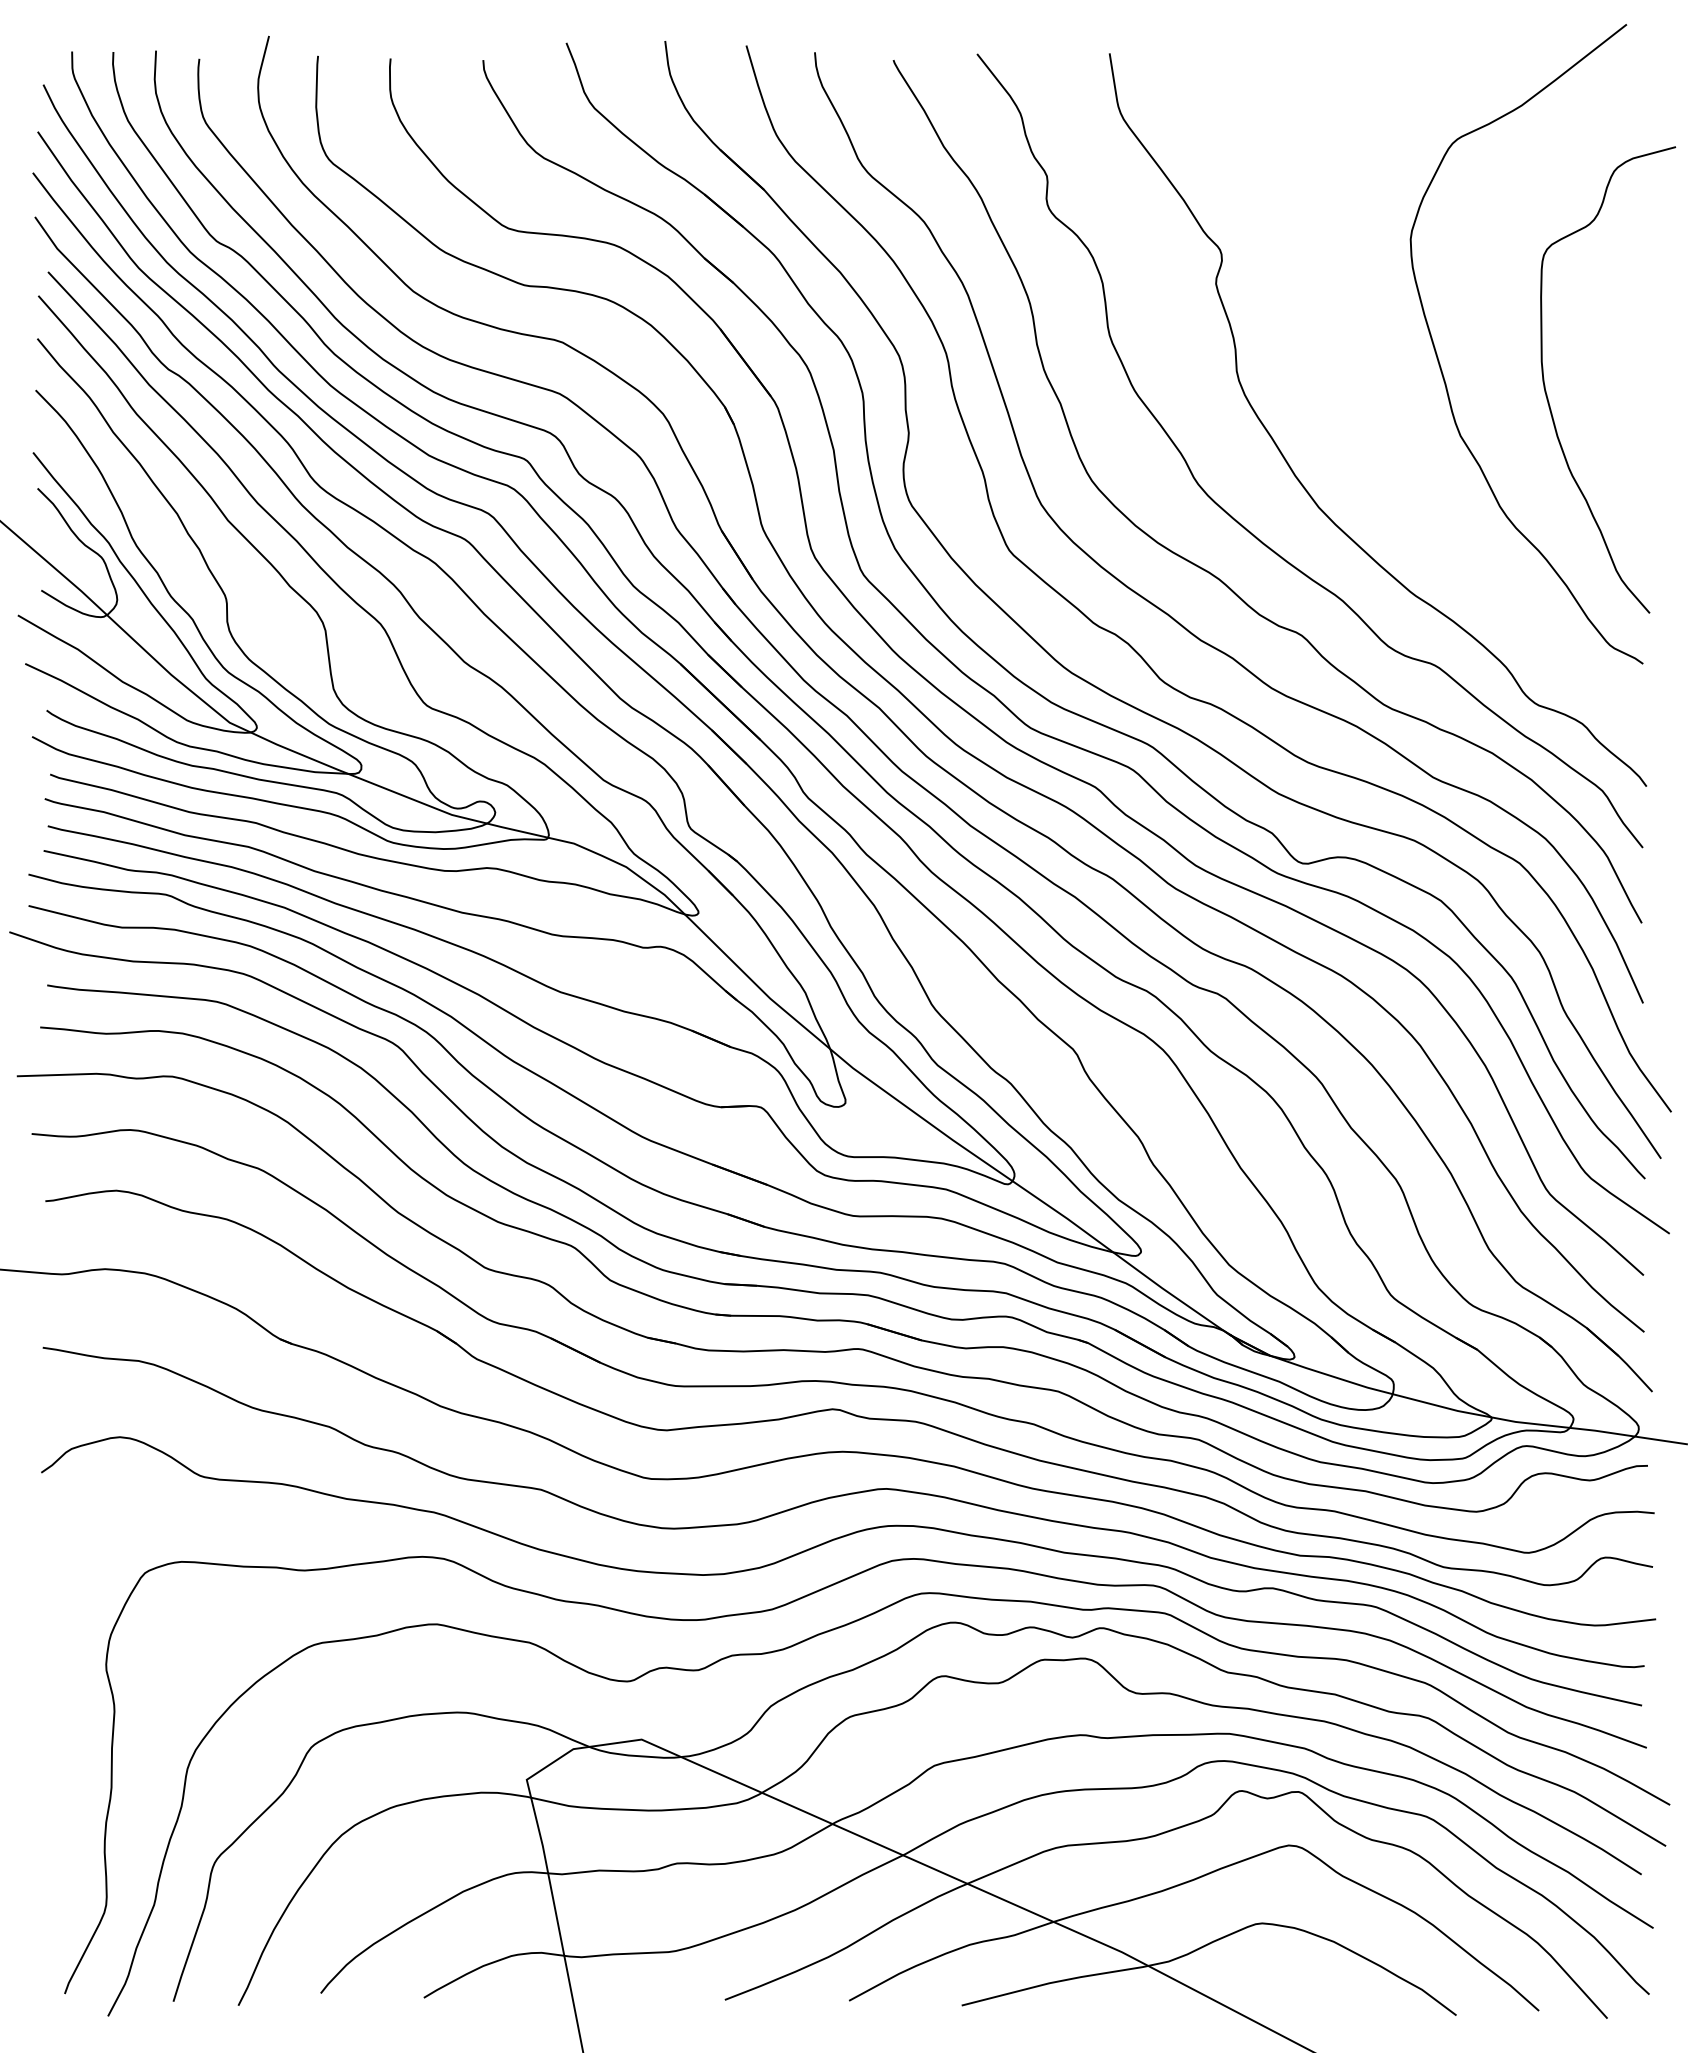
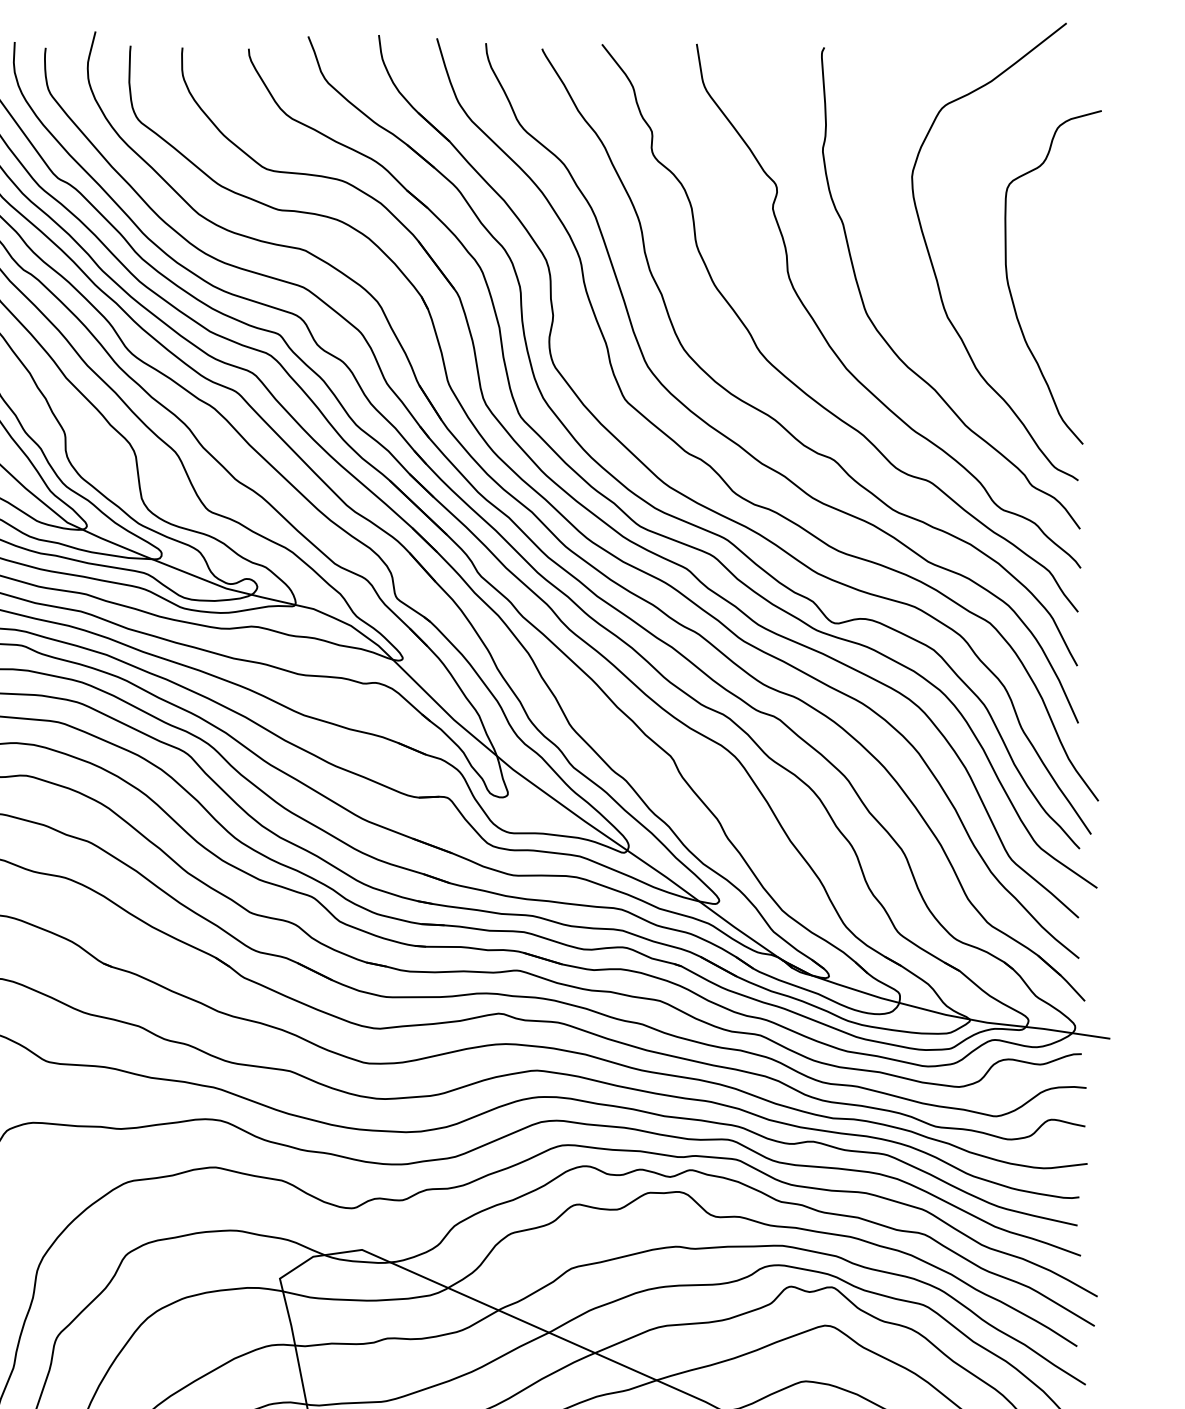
curve: (1375, 469) -> (886, 341), added

